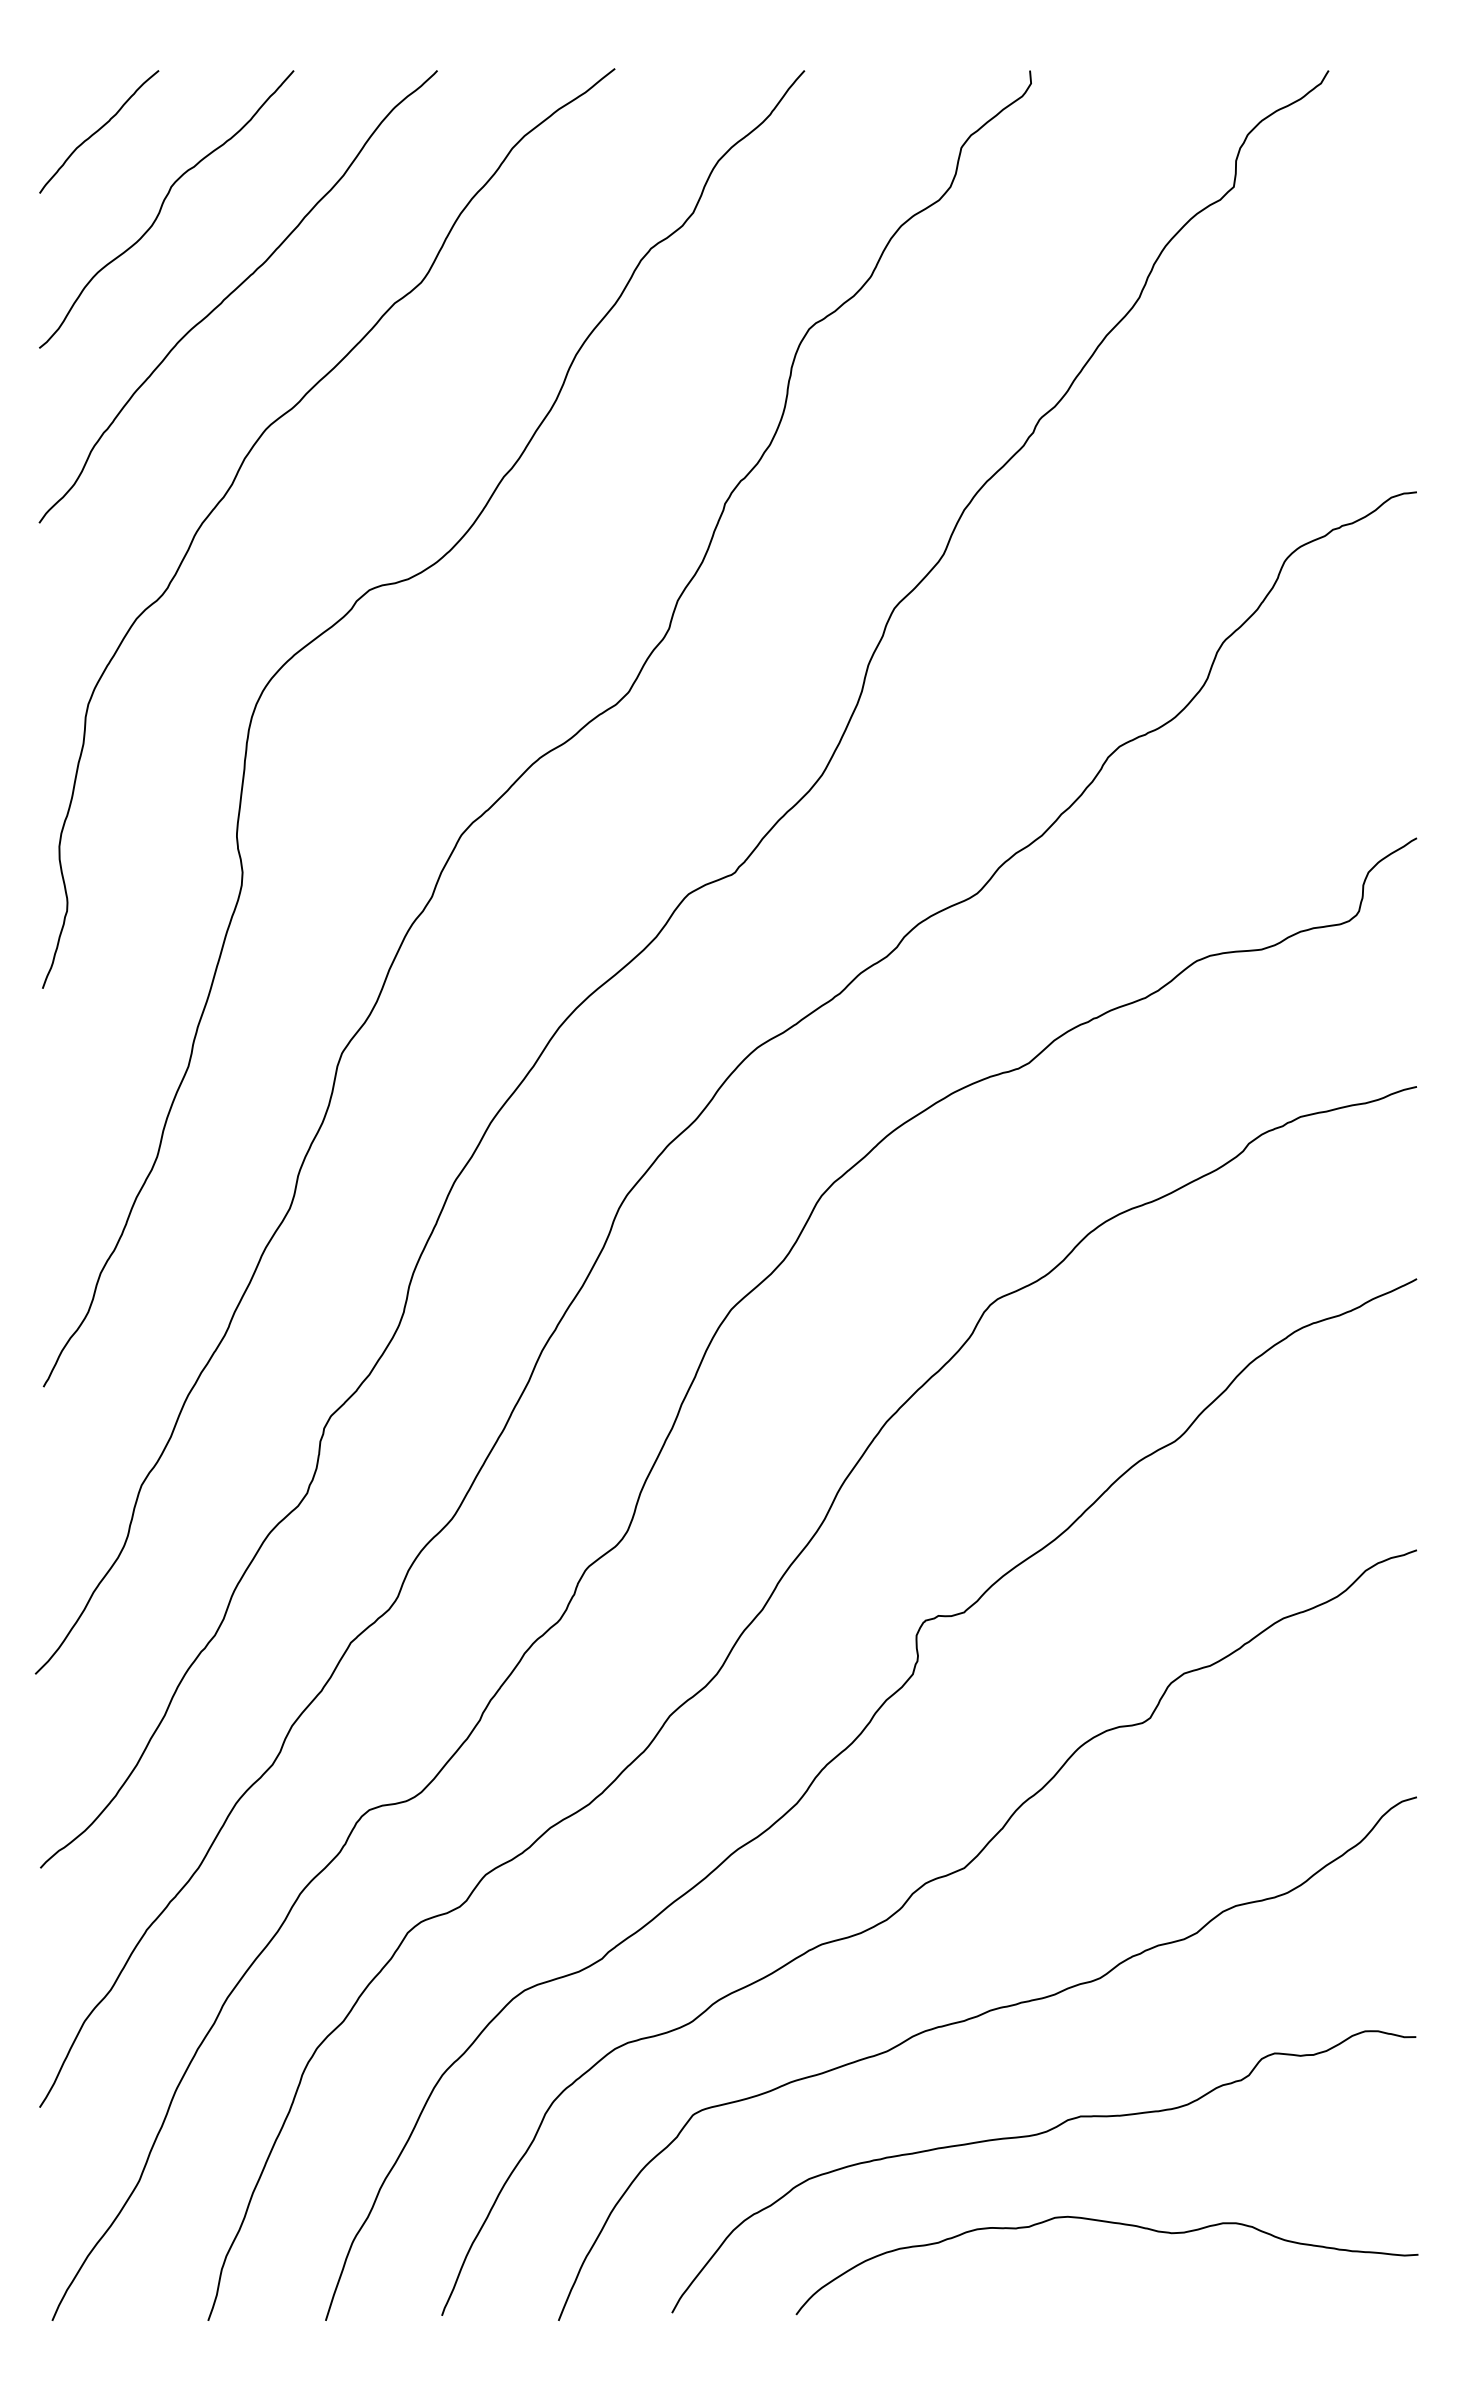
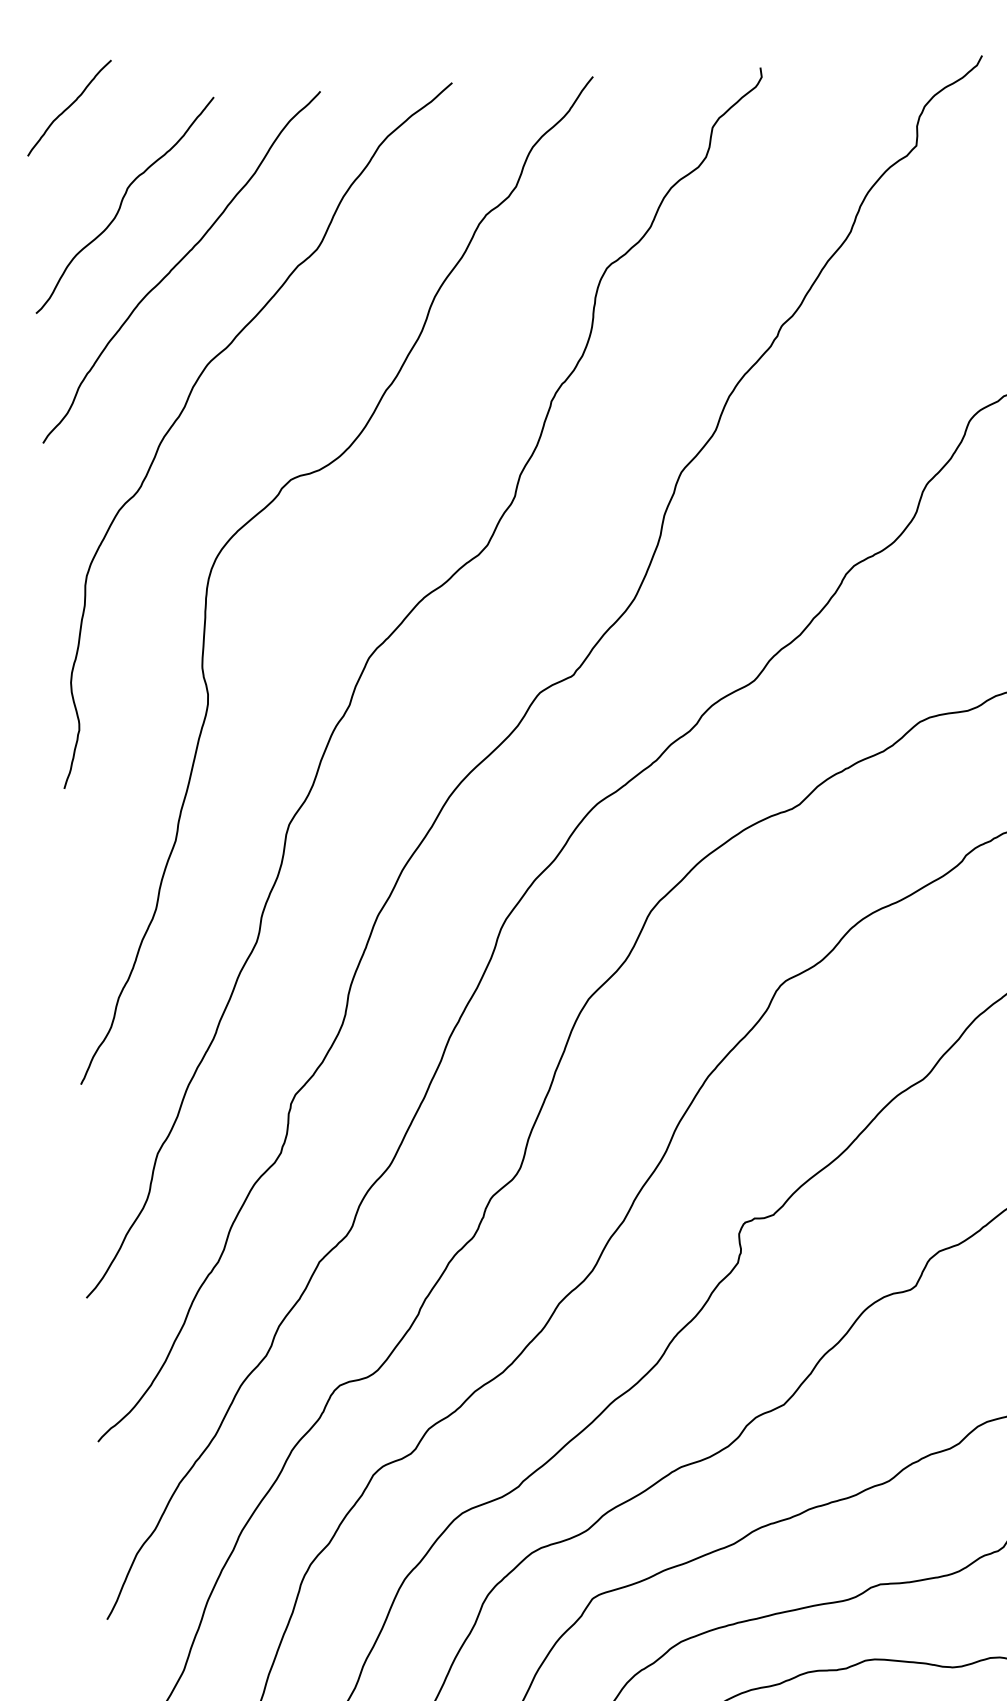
curve: (99, 130) -> (69, 107), moved

